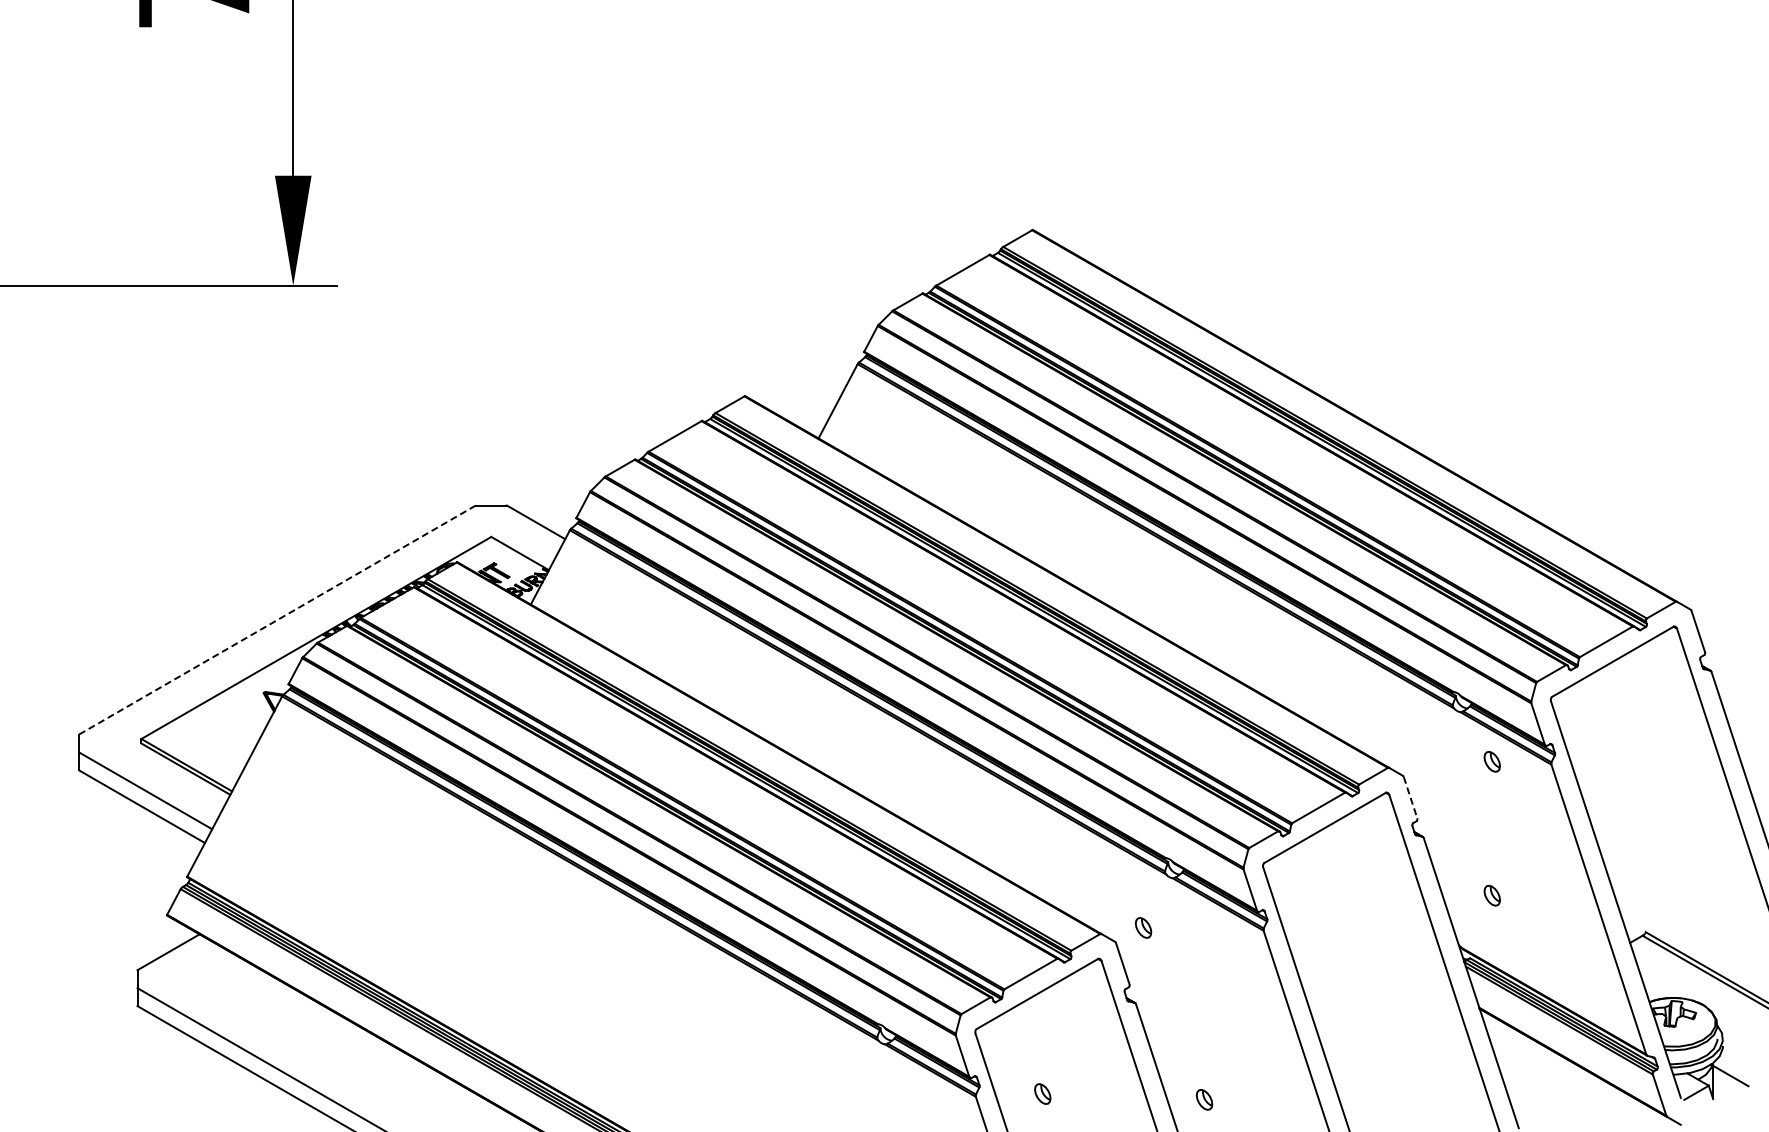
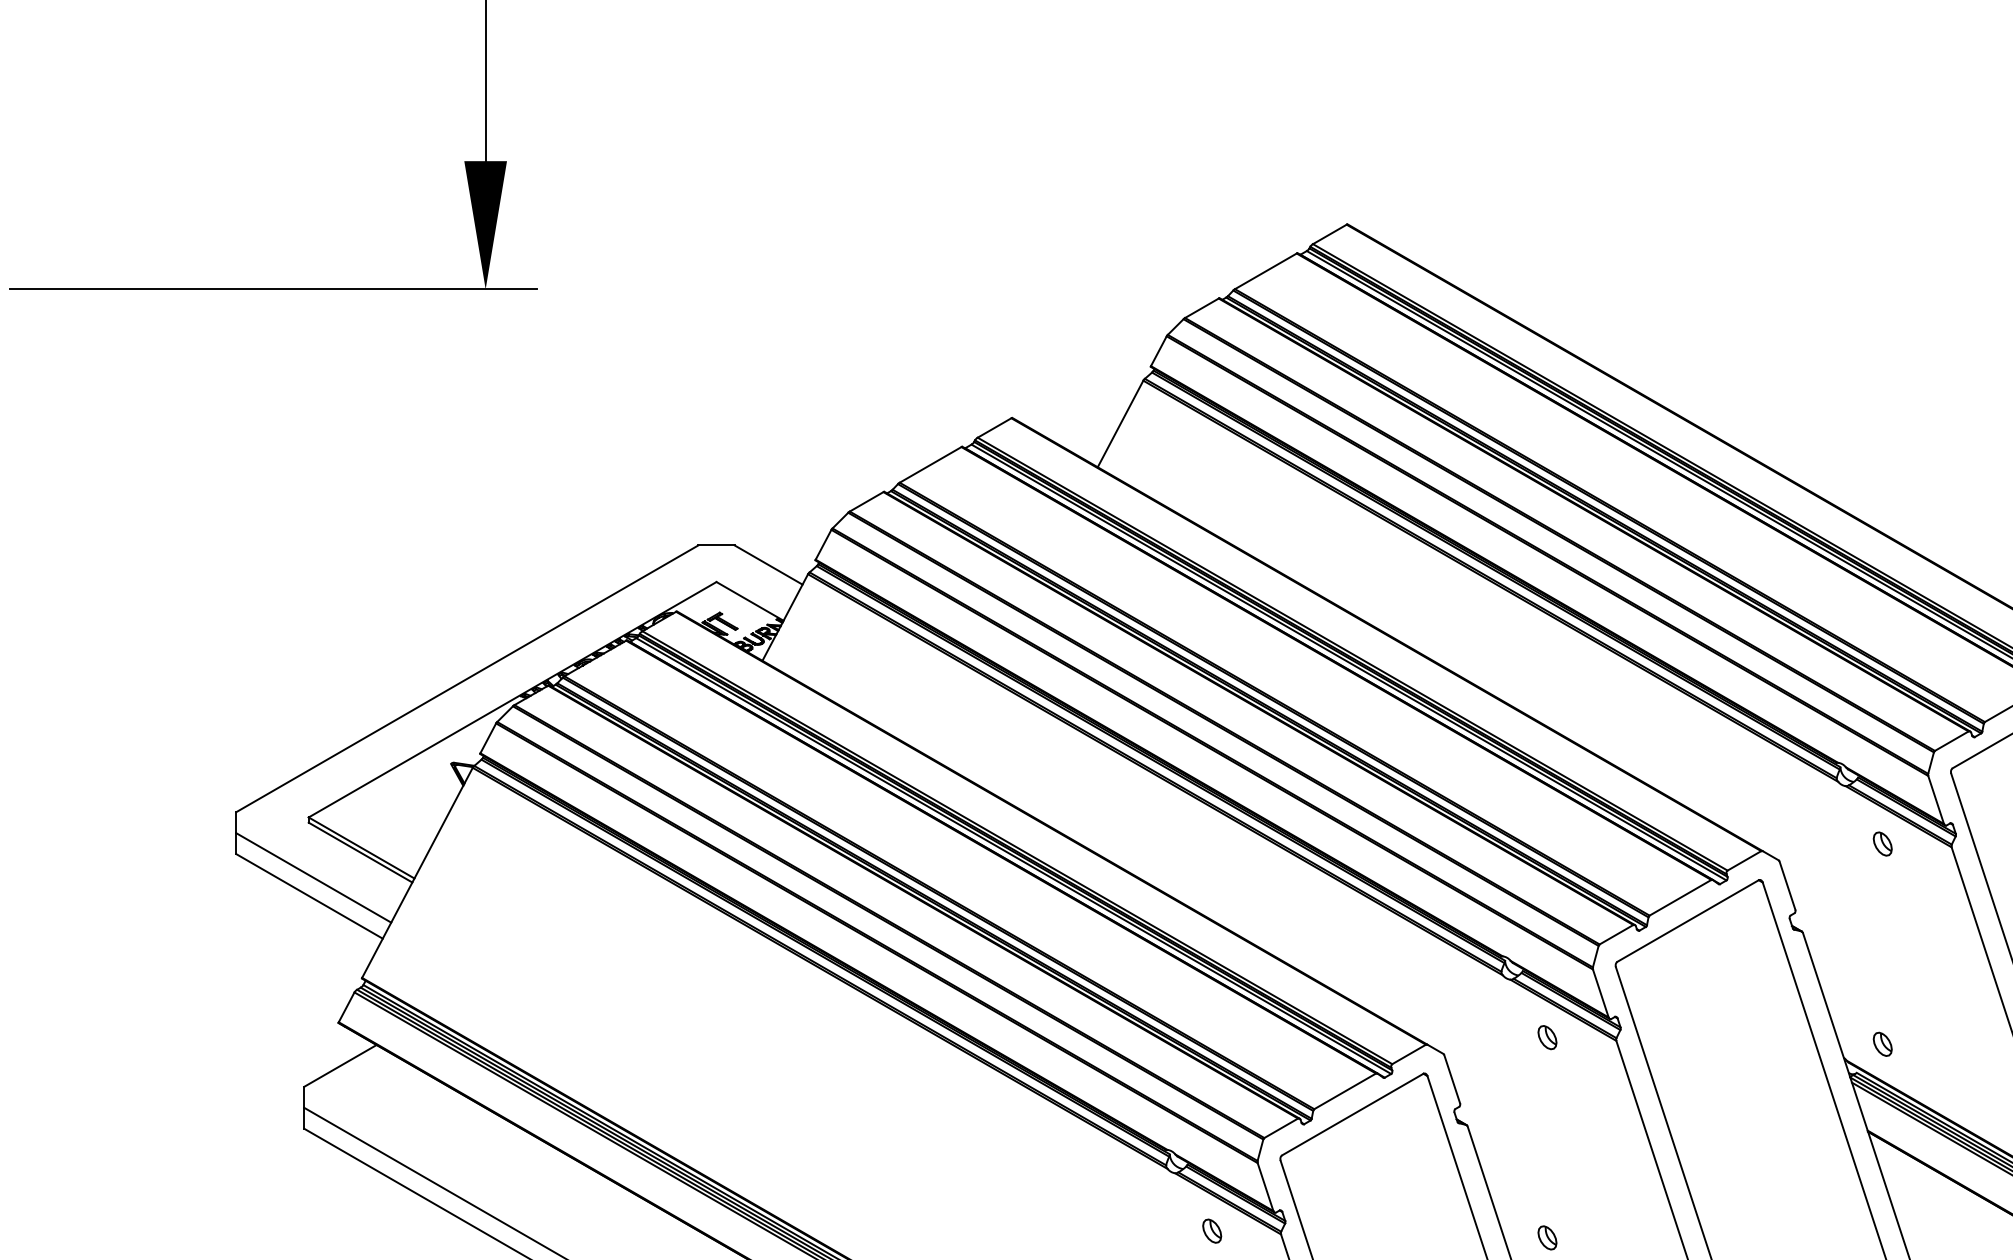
line: (277, 620) -> (467, 679), dashed -> solid
line: (1410, 797) -> (1787, 885), dashed -> solid
part: (1491, 895) -> (1881, 1044), moved
part: (1143, 927) -> (1547, 1037), moved
part: (1042, 1093) -> (1211, 1230), moved

